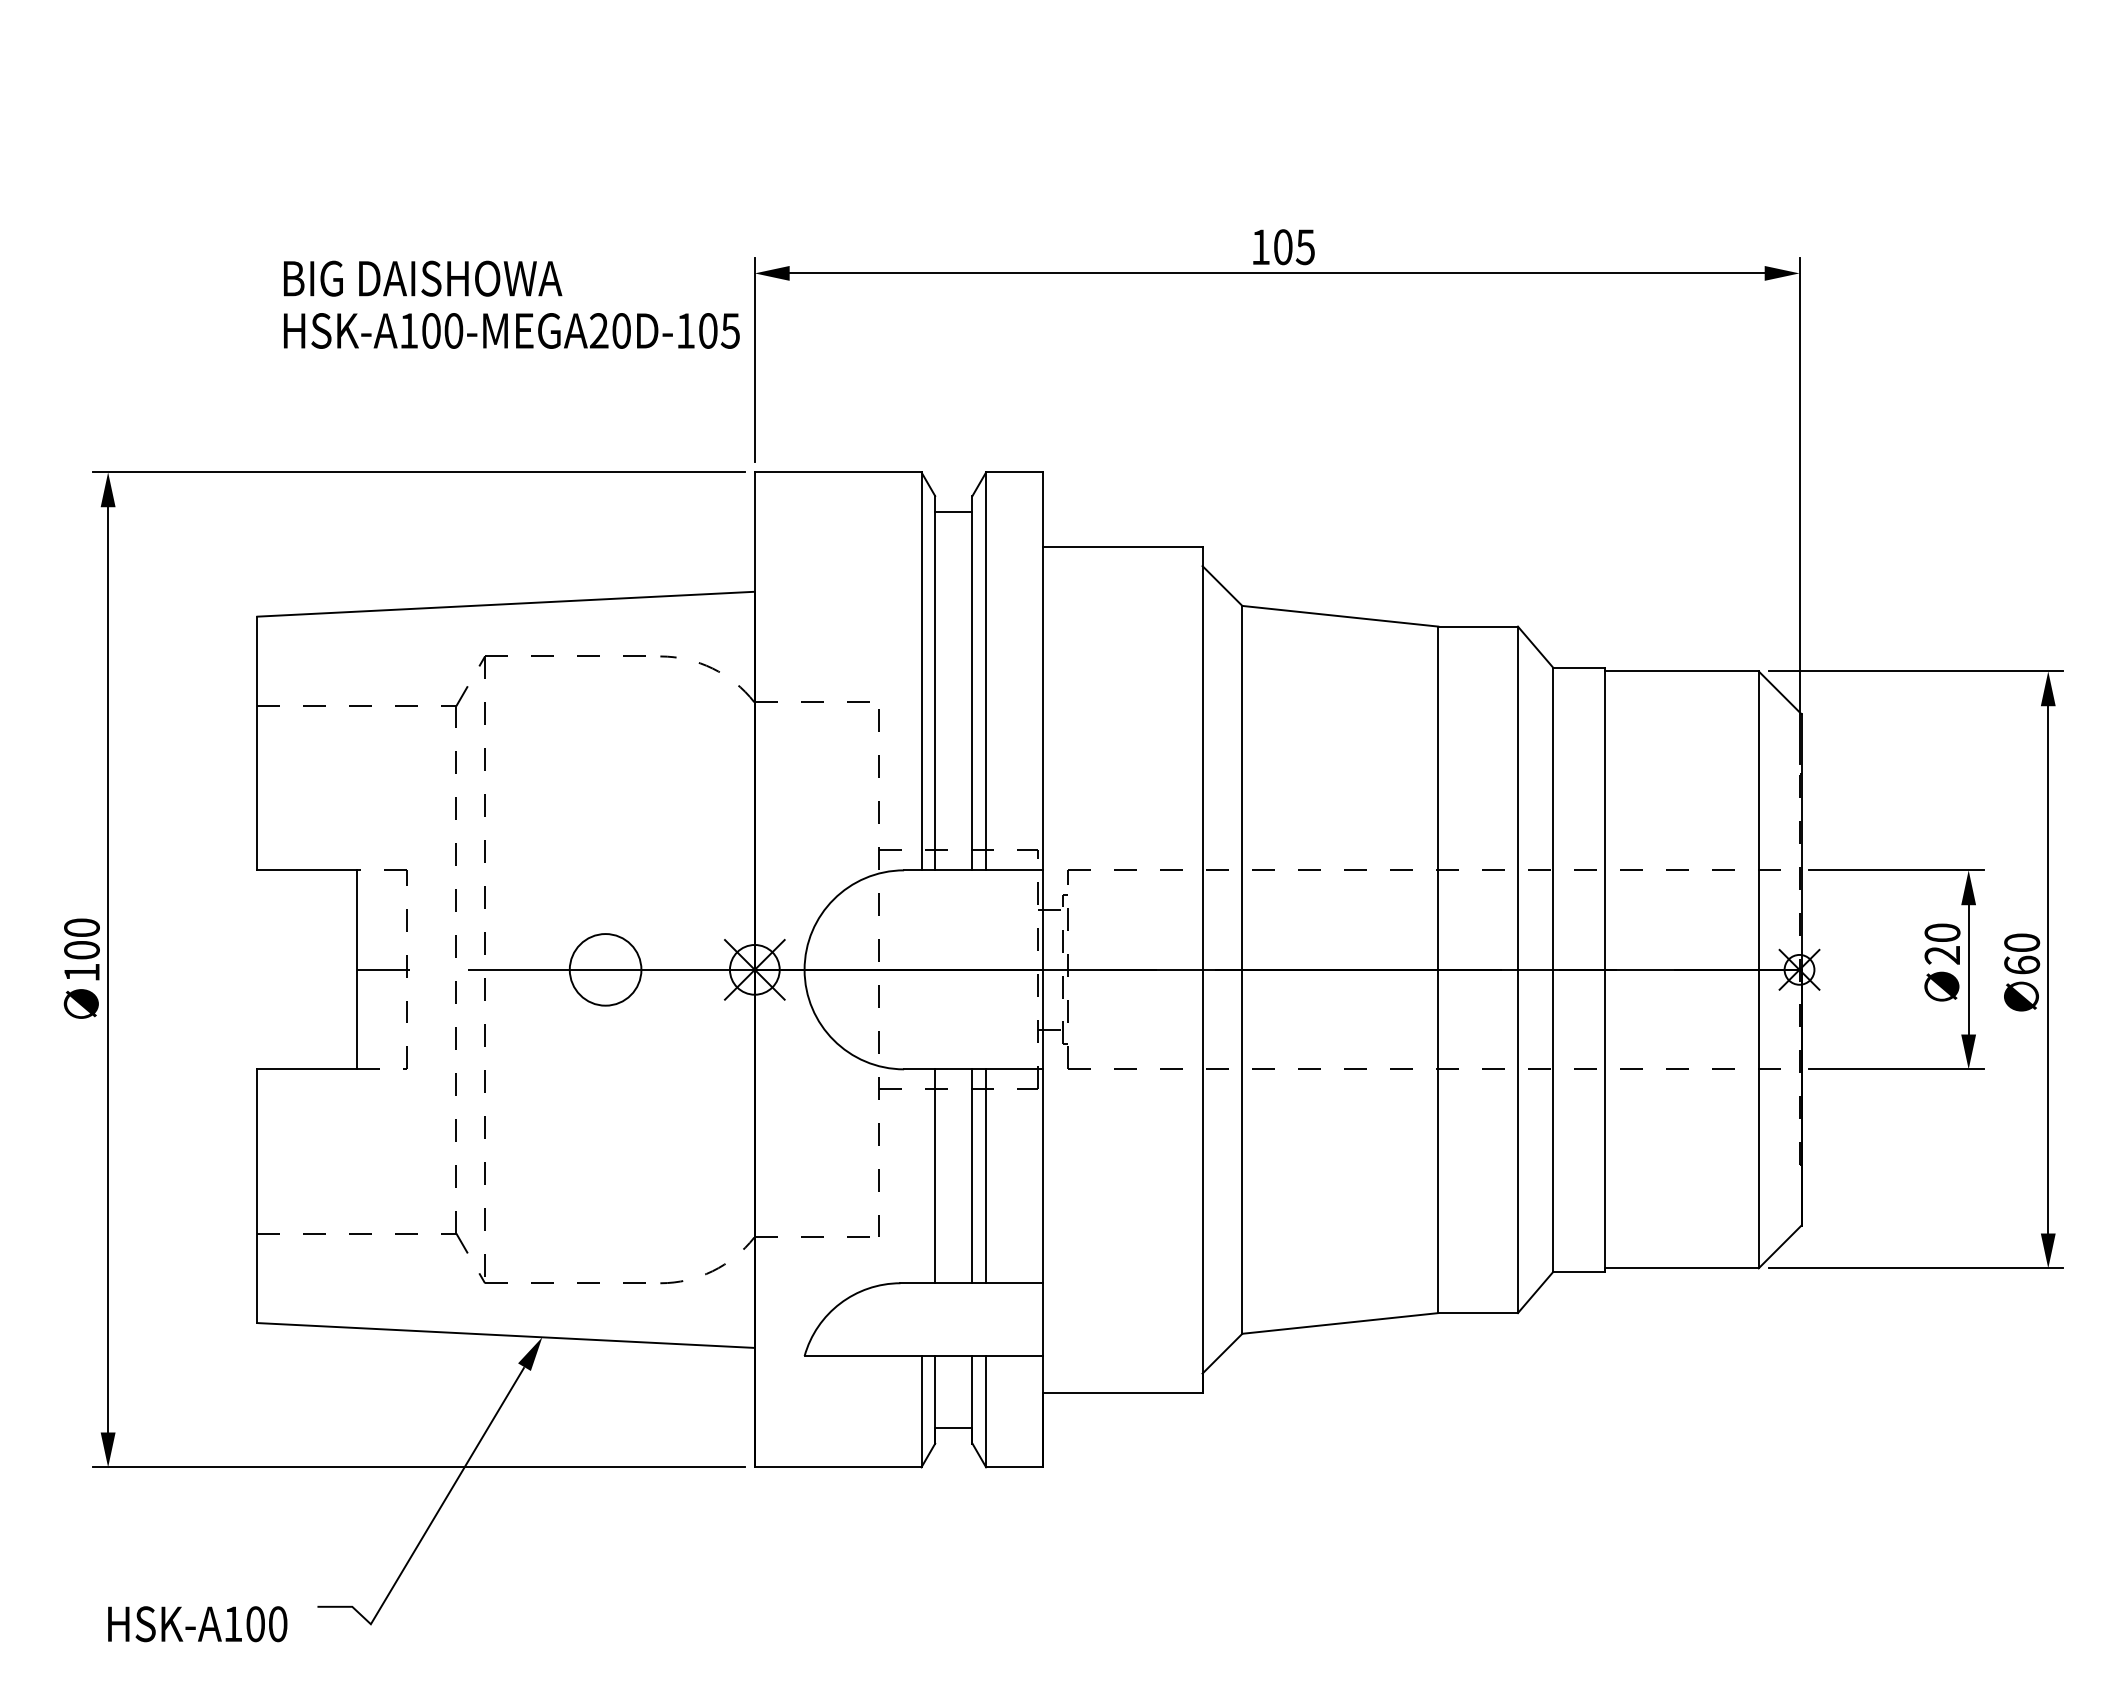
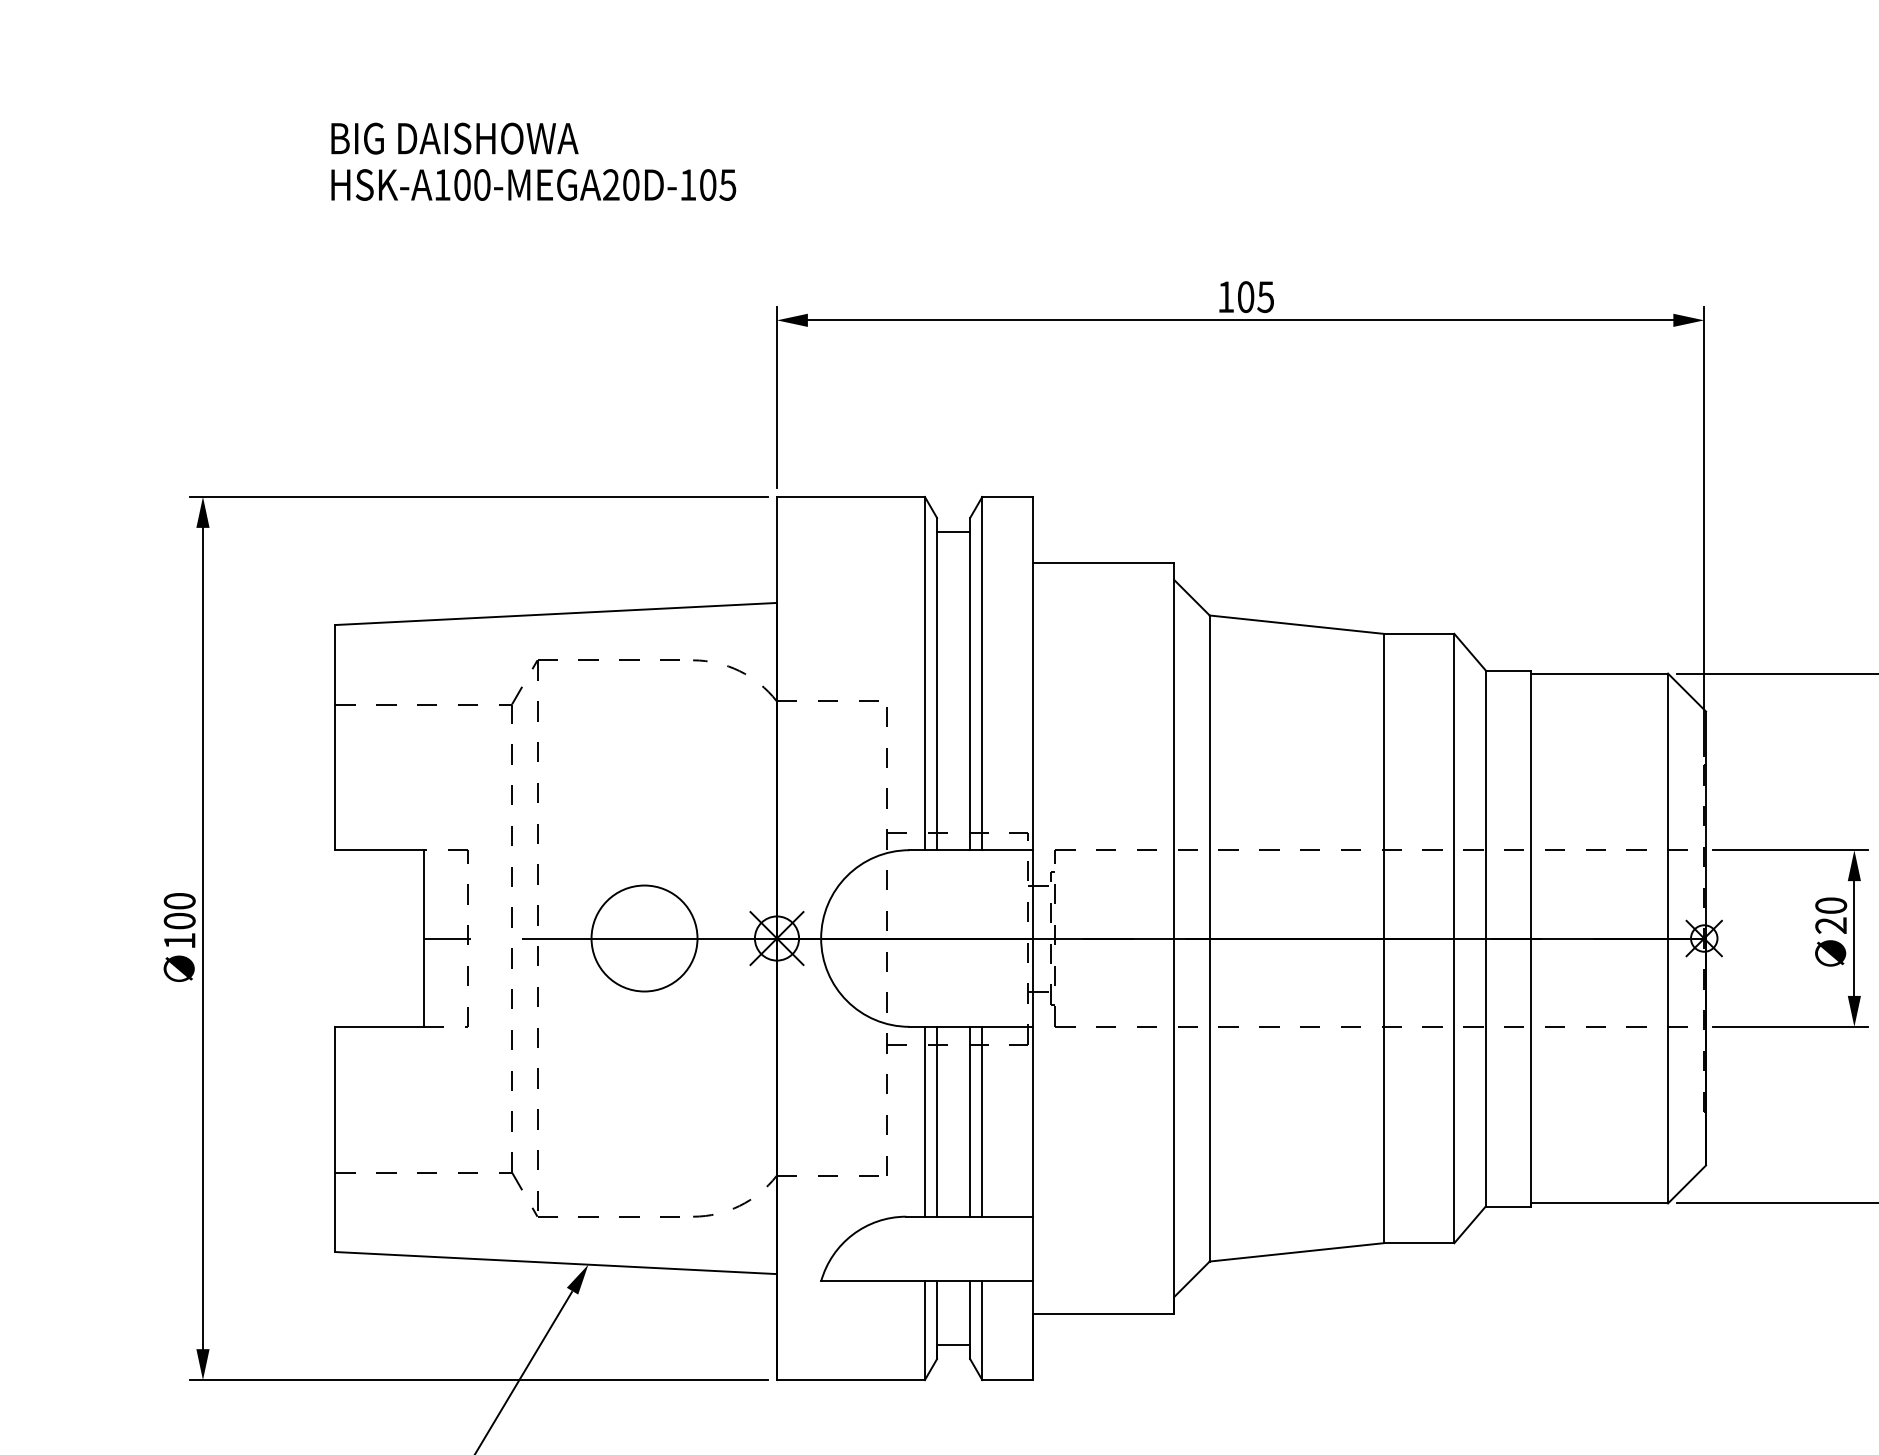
text: (511, 304) -> (533, 161), moved
circle: (605, 969) -> (644, 938), size x1.67
line: (921, 1176) -> (924, 1121), added

